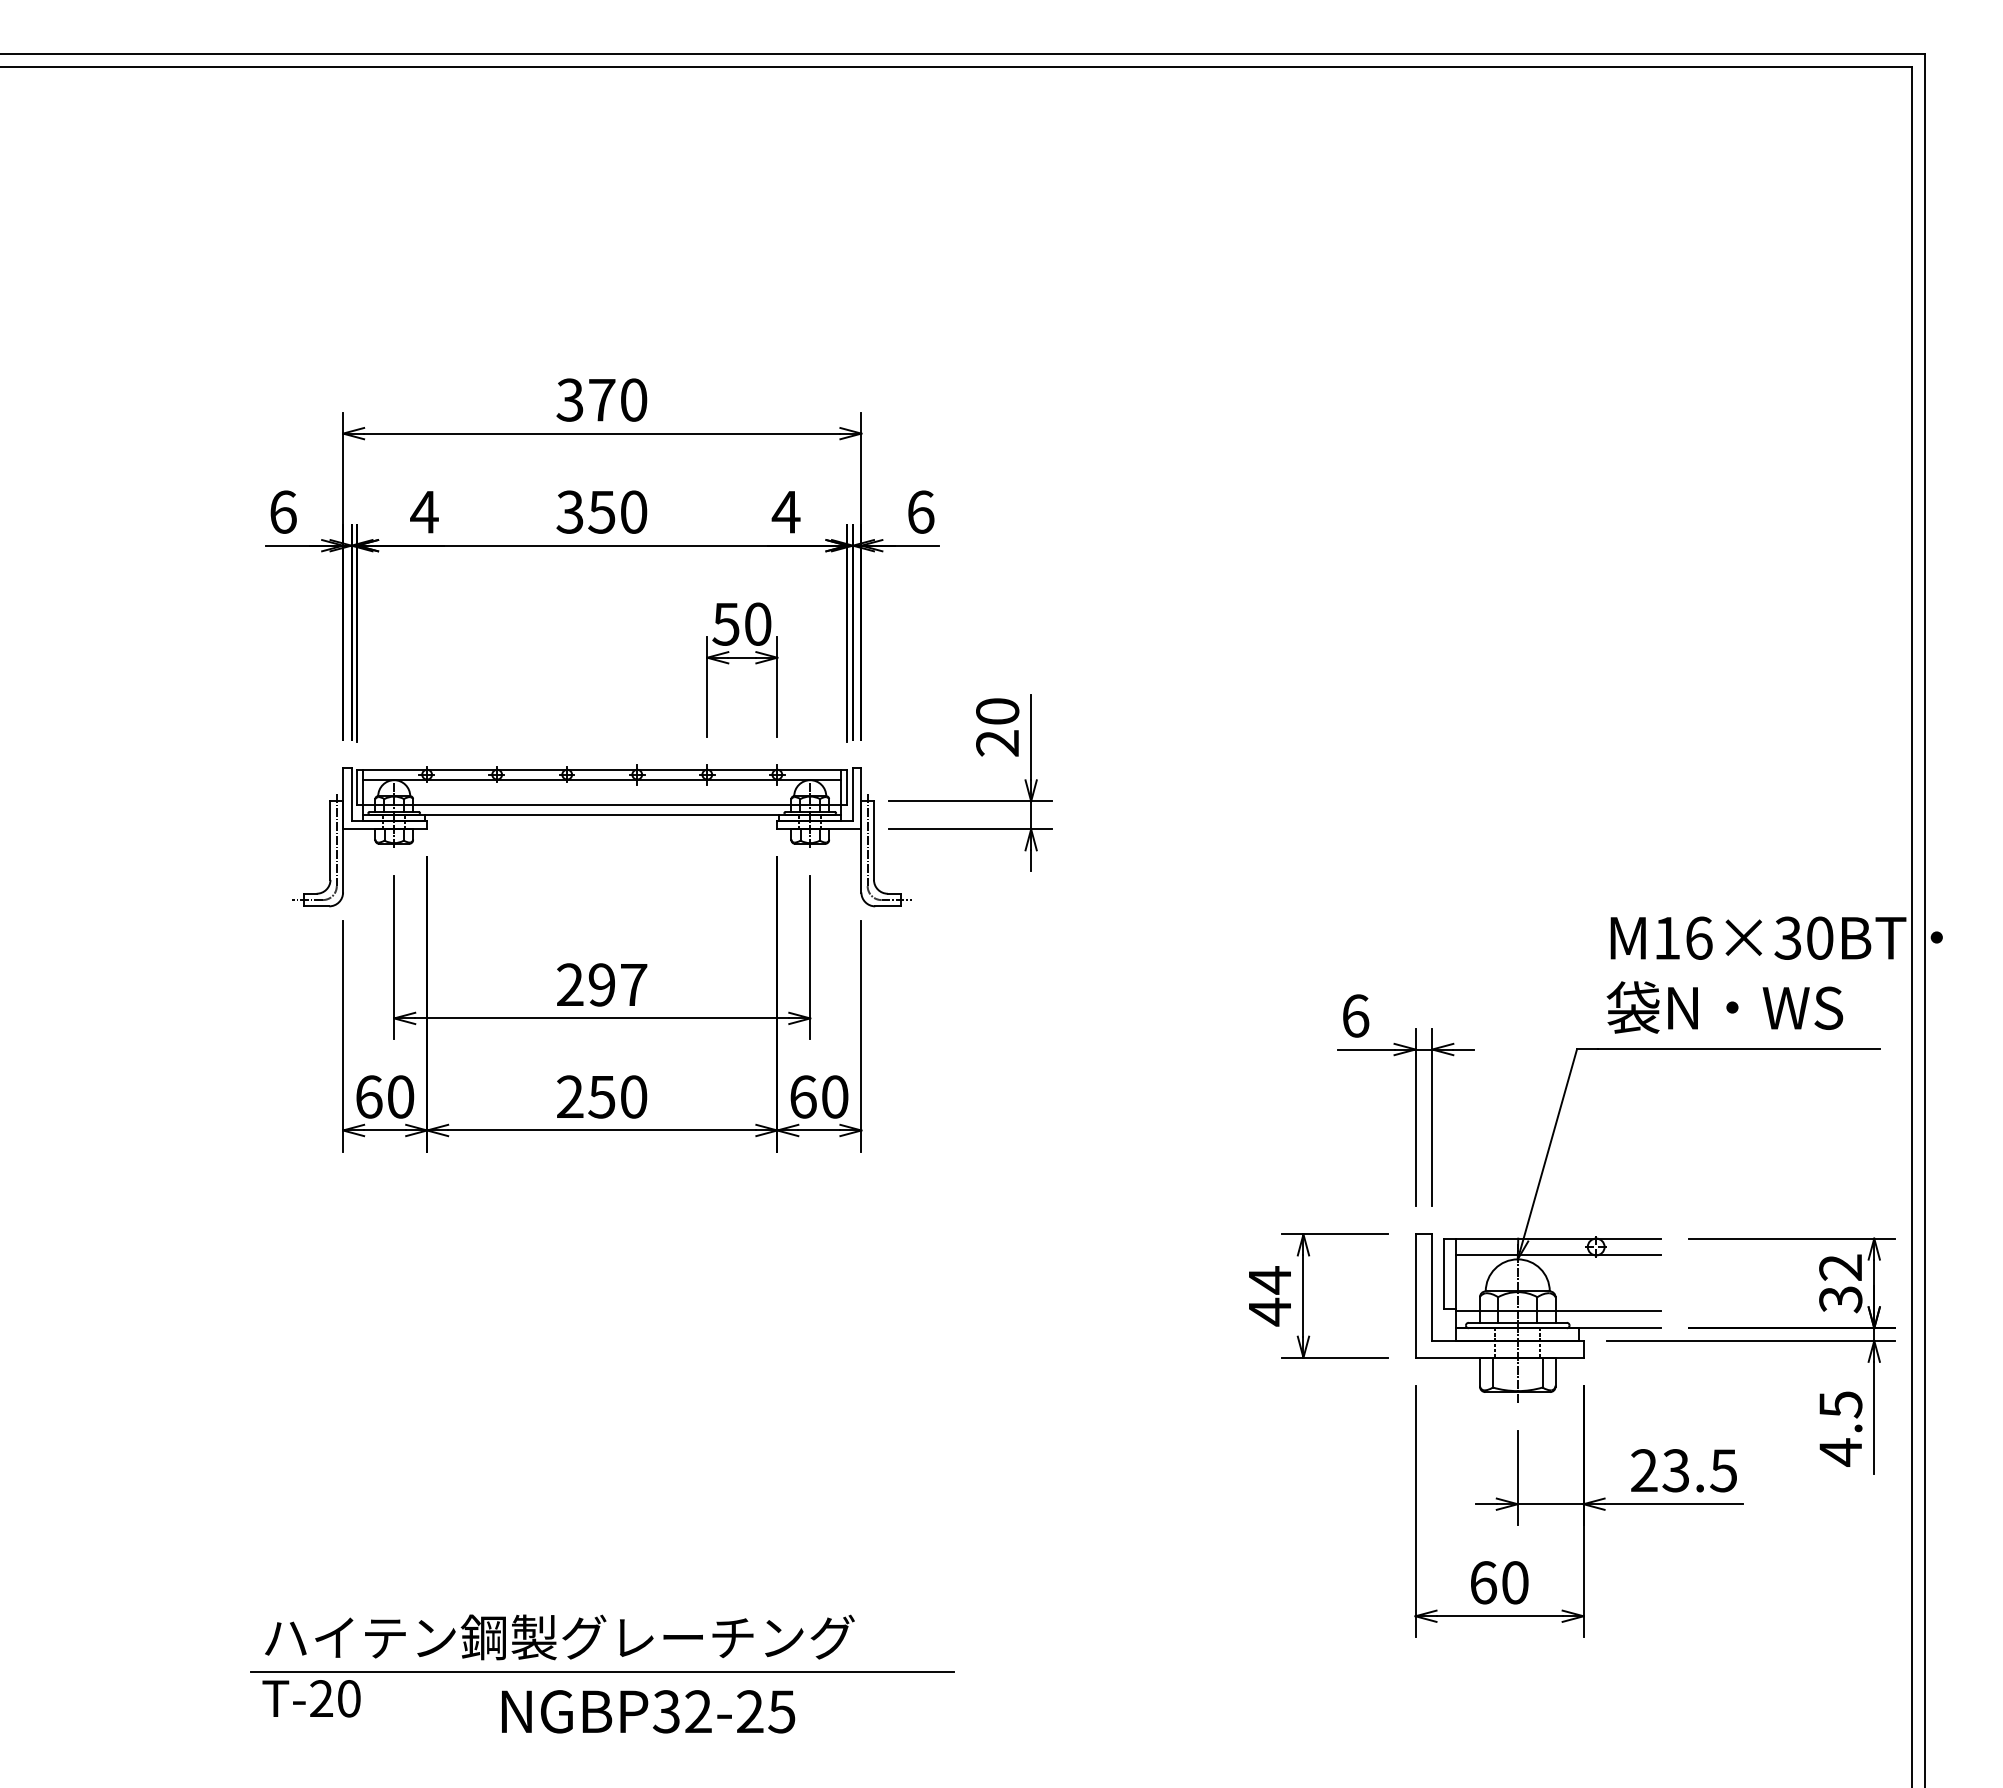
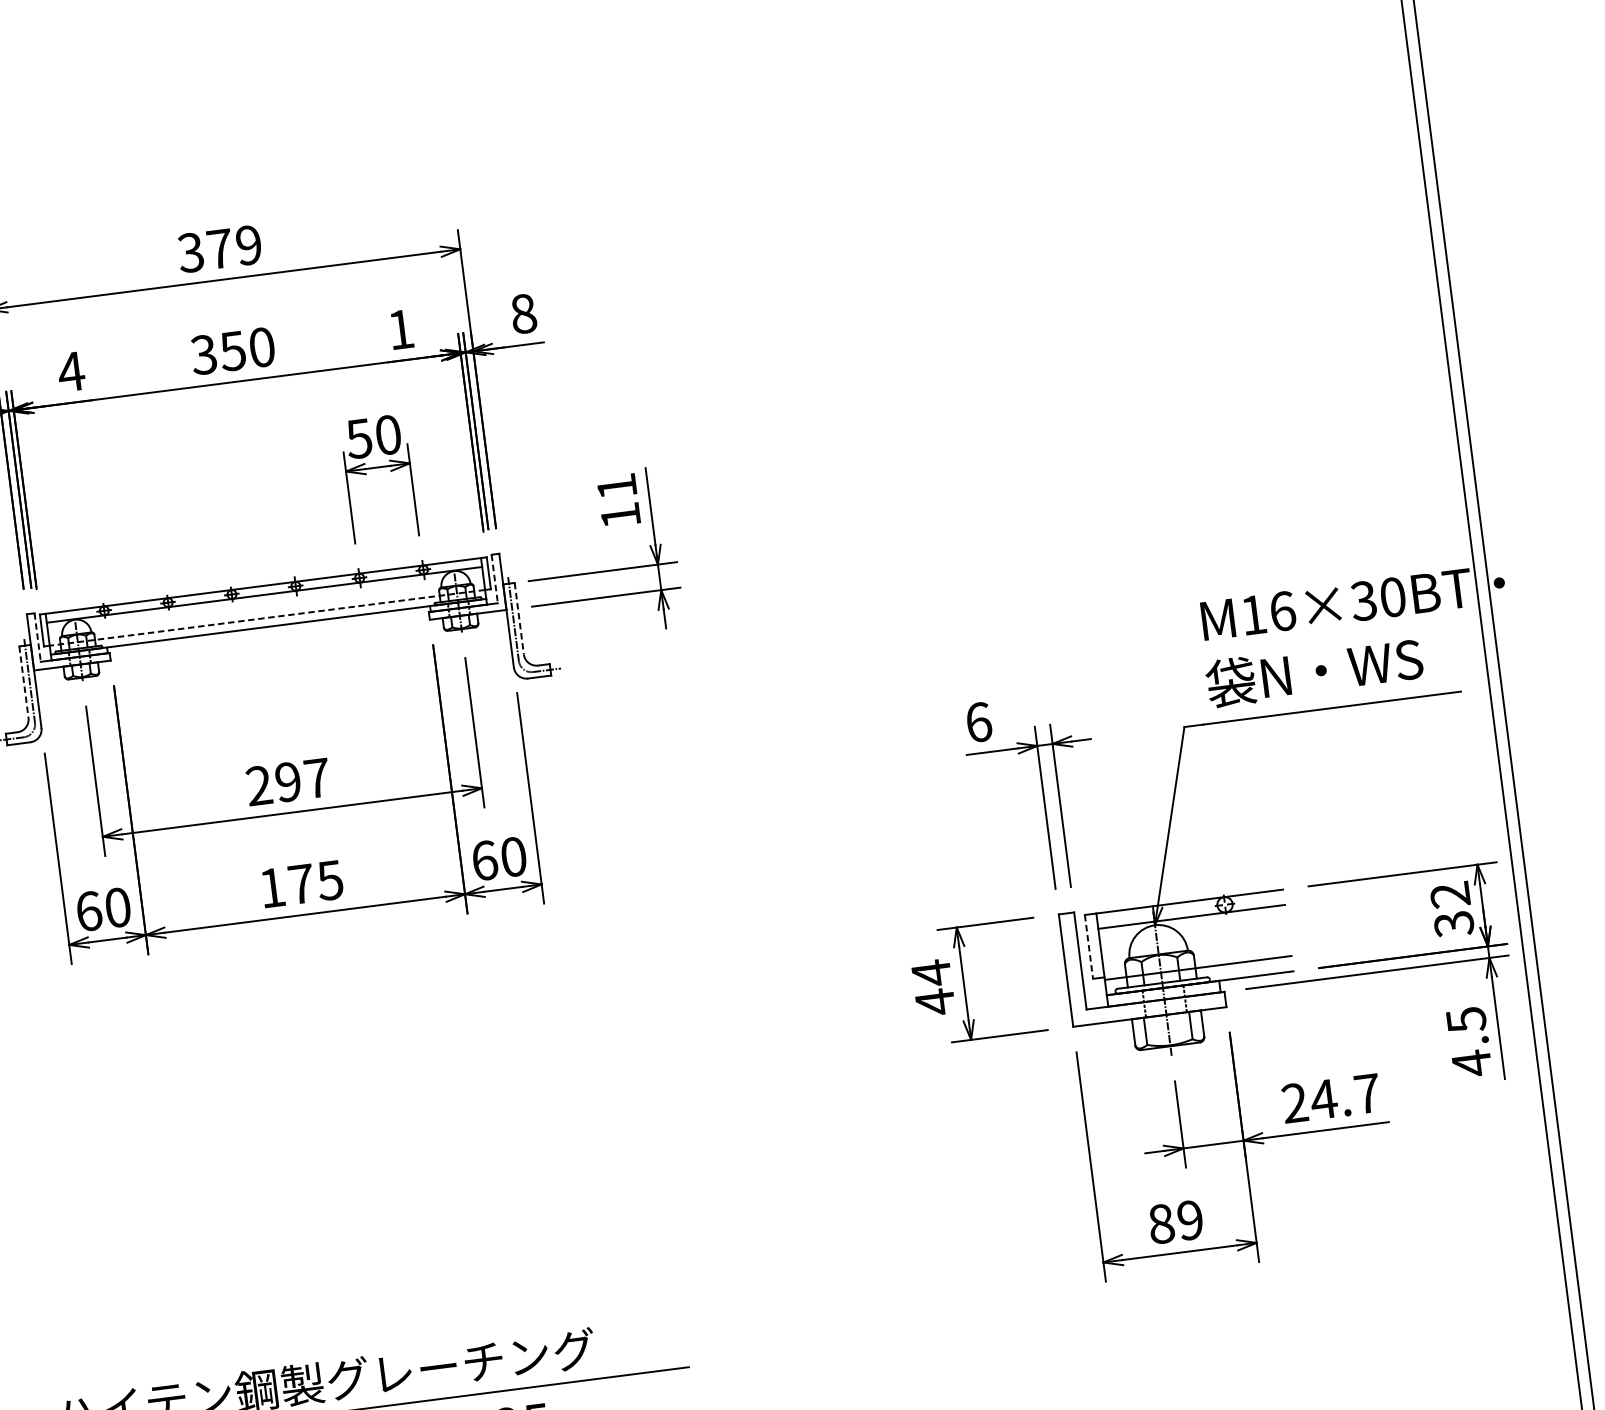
text: (633, 399) -> (248, 244), 370 -> 379
text: (920, 511) -> (523, 313), 6 -> 8
text: (785, 512) -> (400, 330), 4 -> 1
text: (997, 727) -> (618, 501), 20 -> 11
line: (351, 794) -> (37, 637), solid -> dashed
line: (852, 794) -> (494, 579), solid -> dashed
line: (602, 804) -> (267, 617), solid -> dashed
line: (330, 841) -> (24, 683), solid -> dashed
line: (873, 841) -> (518, 619), solid -> dashed
text: (602, 1096) -> (301, 883), 250 -> 175
line: (1443, 1274) -> (1089, 947), solid -> dashed
text: (1699, 1470) -> (1345, 1096), 23.5 -> 24.7
text: (1499, 1582) -> (1176, 1221), 60 -> 89

